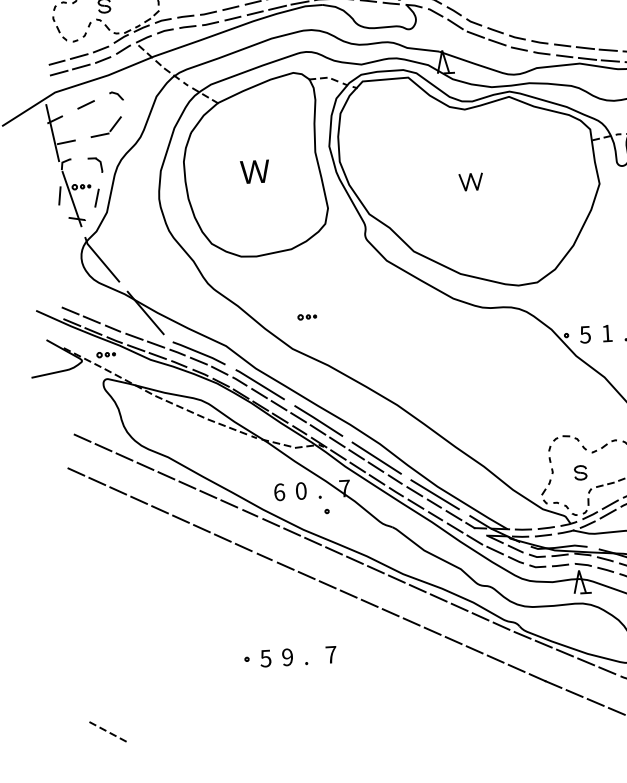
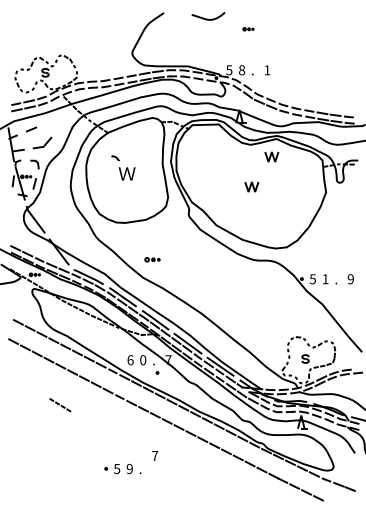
line: (116, 96) -> (115, 158), moved
line: (501, 127) -> (271, 156), added
part: (307, 316) -> (152, 259), size x1.4
part: (275, 657) -> (122, 468), moved
line: (106, 732) -> (59, 405), moved

